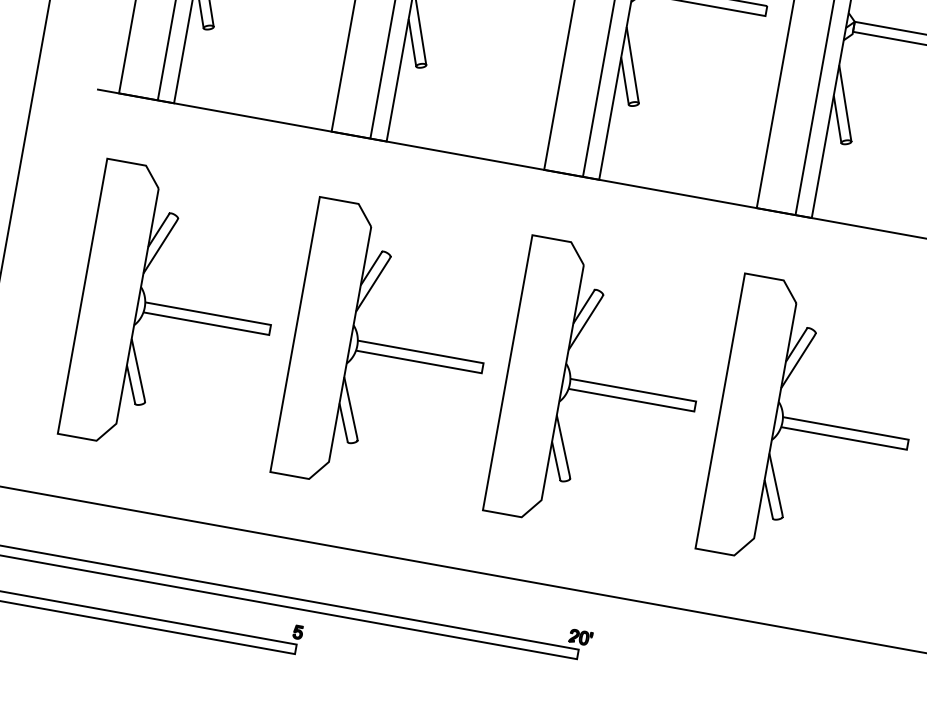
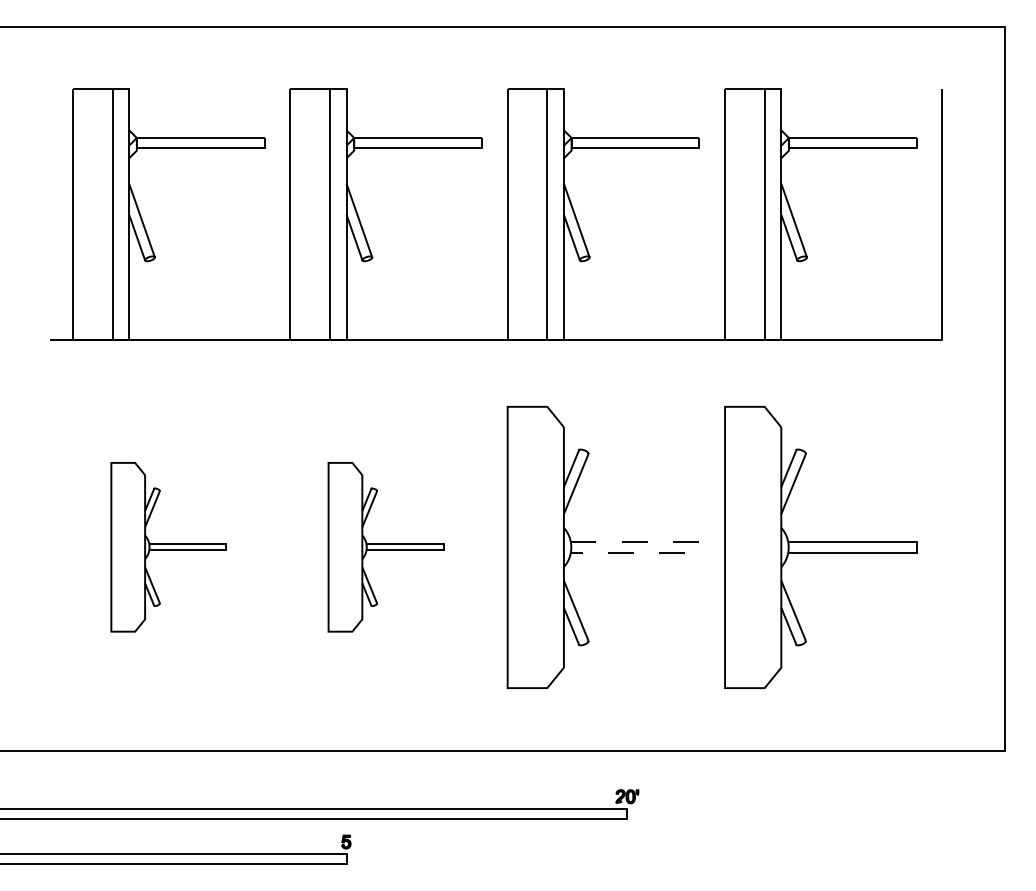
part: (176, 312) -> (168, 546), size x0.6
part: (388, 350) -> (385, 546), size x0.6
line: (695, 406) -> (699, 547), solid -> dashed

